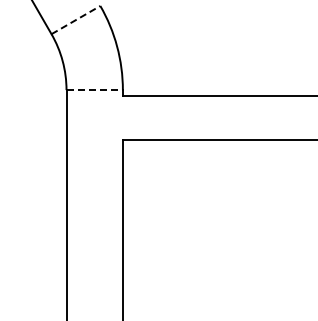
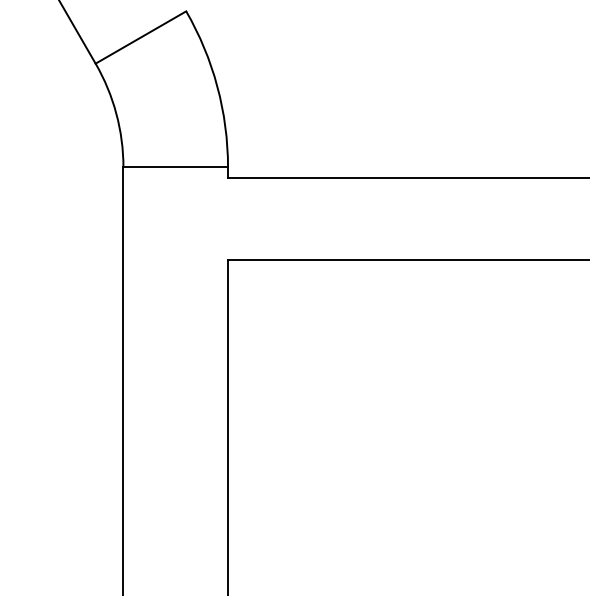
line: (76, 19) -> (141, 36), dashed -> solid
line: (95, 90) -> (177, 168), dashed -> solid

